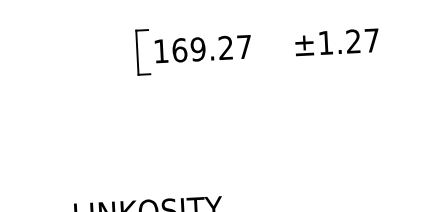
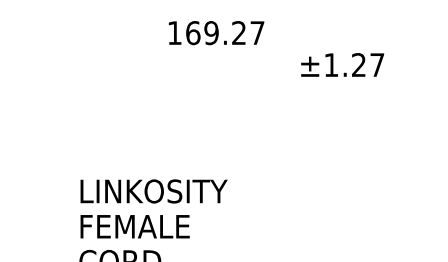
text: (336, 41) -> (342, 64), moved
part: (142, 51) -> (156, 32), removed

